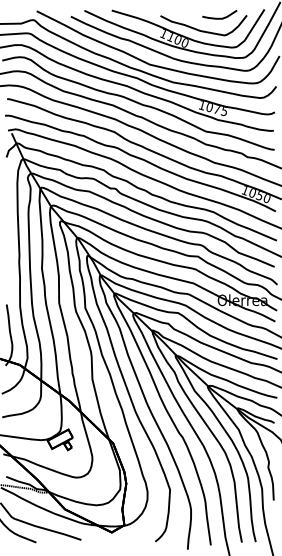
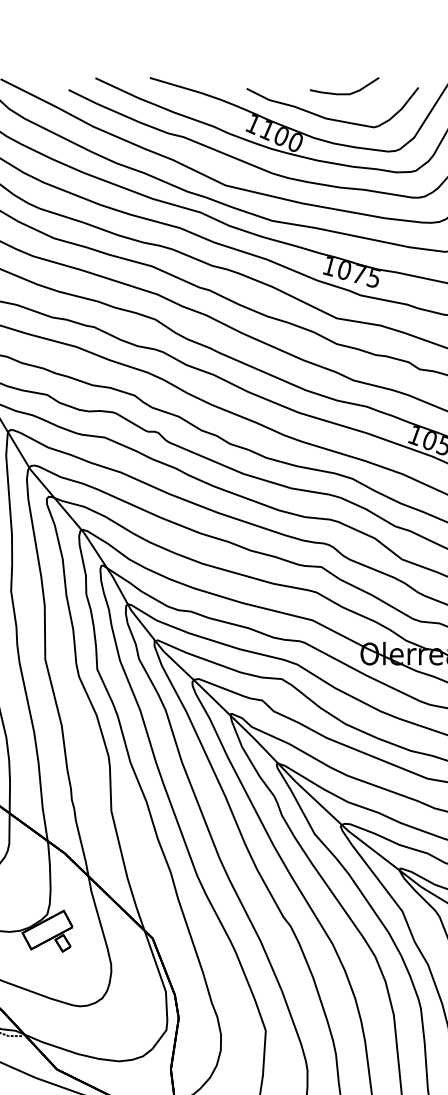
curve: (219, 17) -> (344, 91), moved

